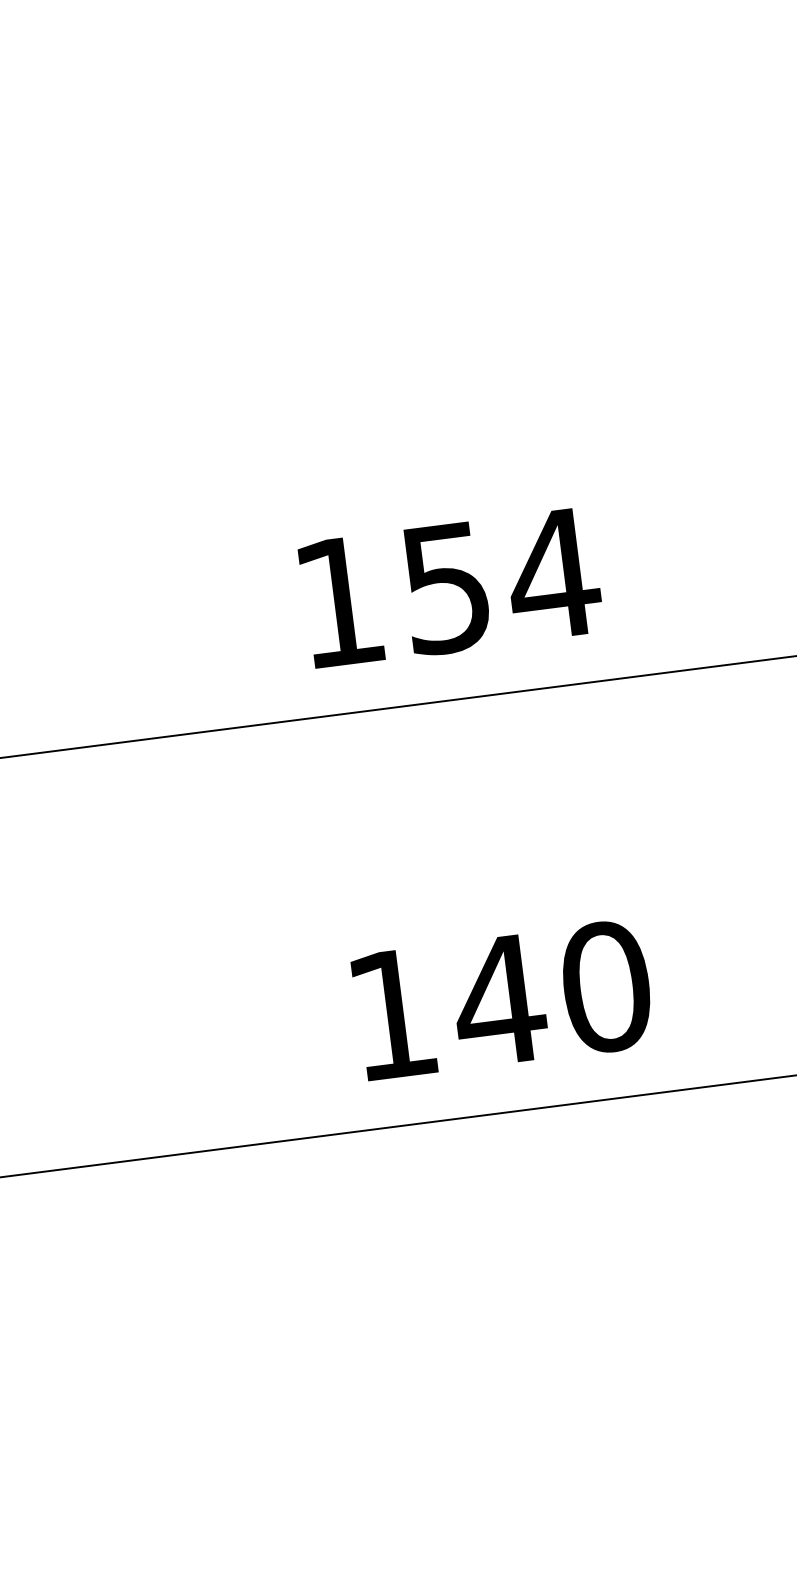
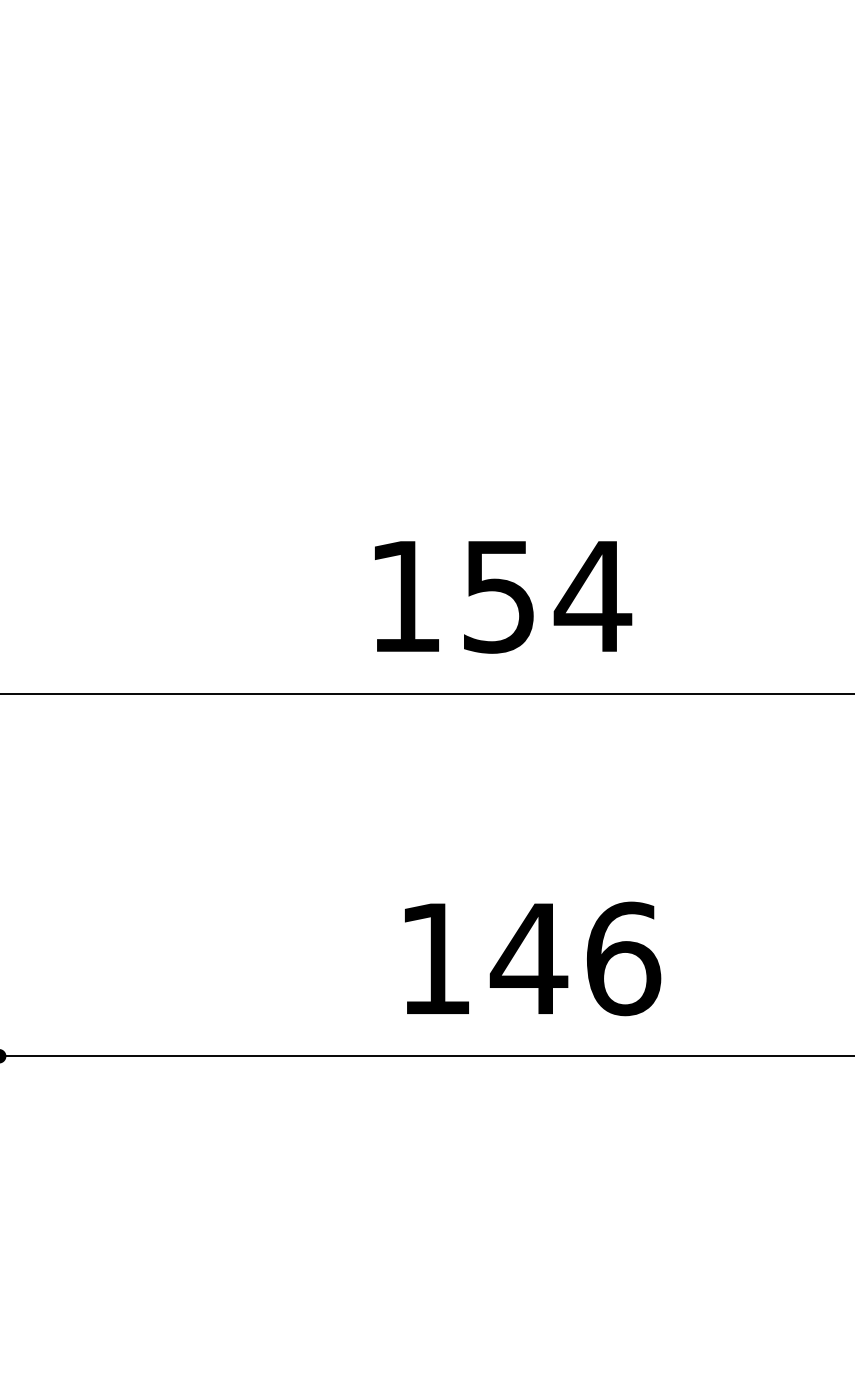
text: (451, 588) -> (503, 597), moved
text: (606, 986) -> (623, 958), 140 -> 146

